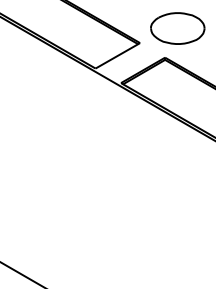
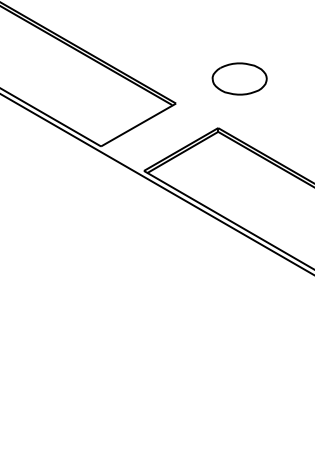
part: (177, 28) -> (239, 78), size x0.6

